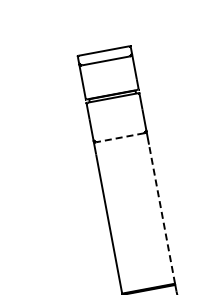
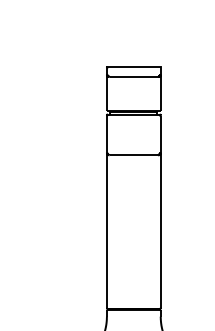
line: (120, 138) -> (133, 155), dashed -> solid
line: (161, 214) -> (160, 238), dashed -> solid

